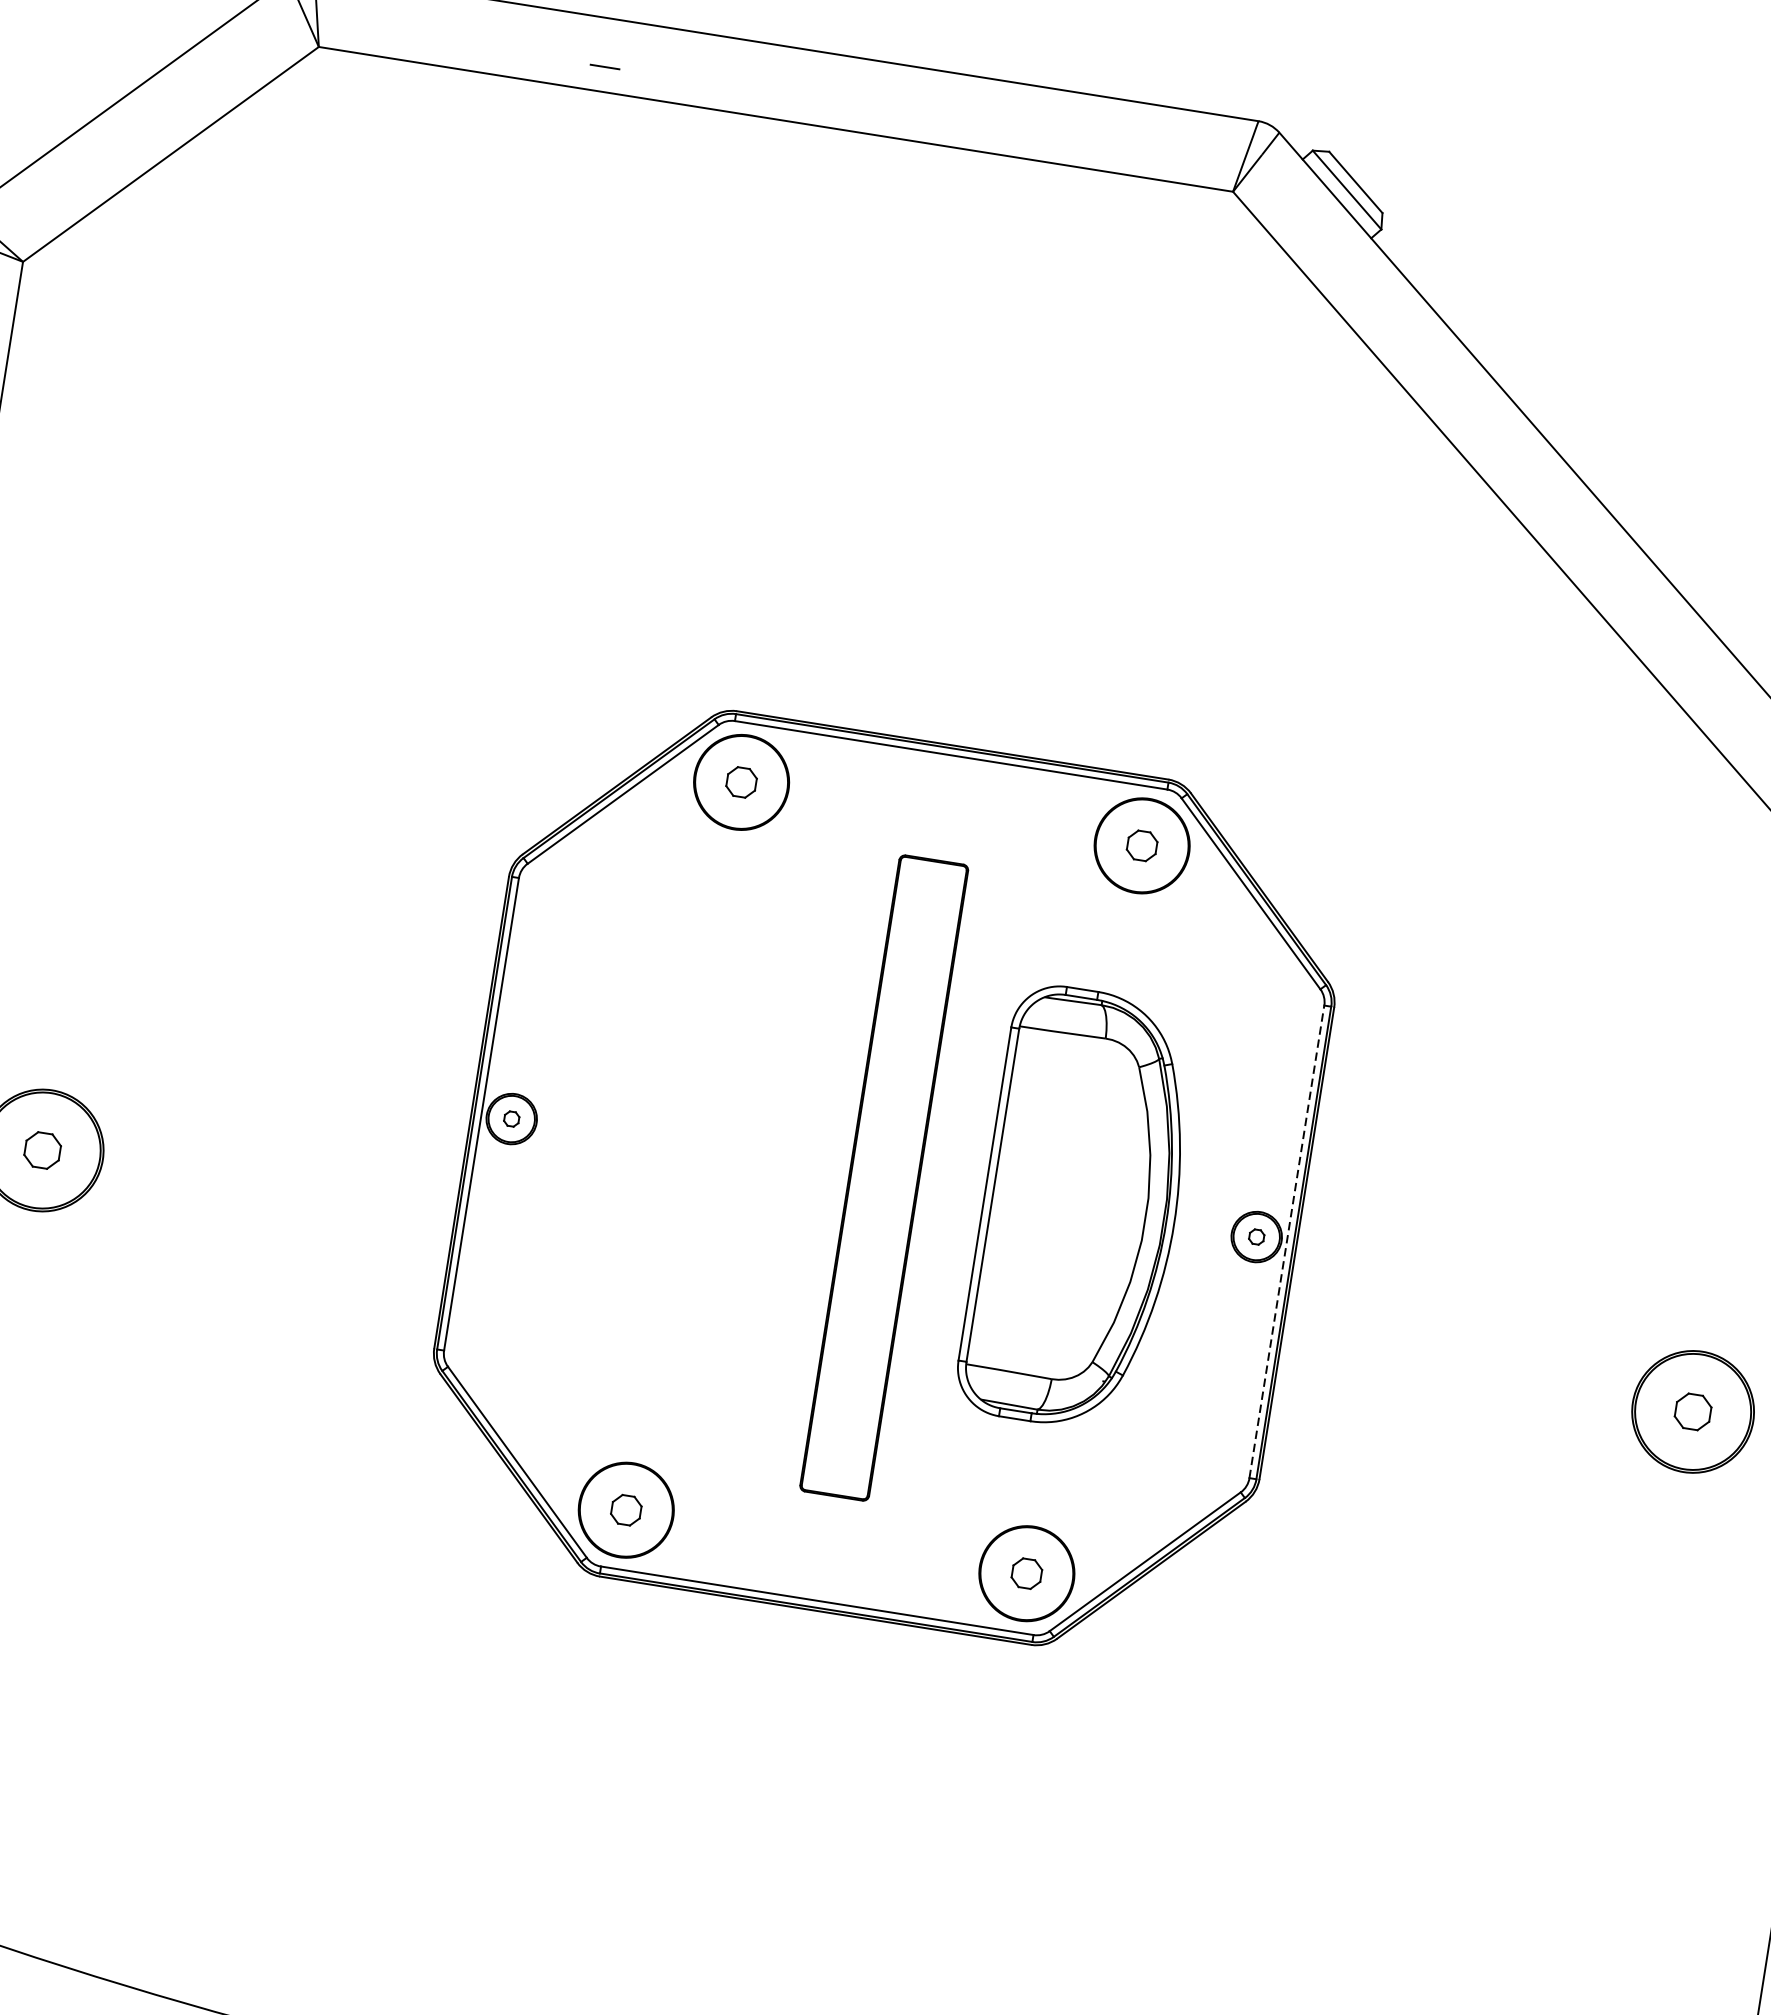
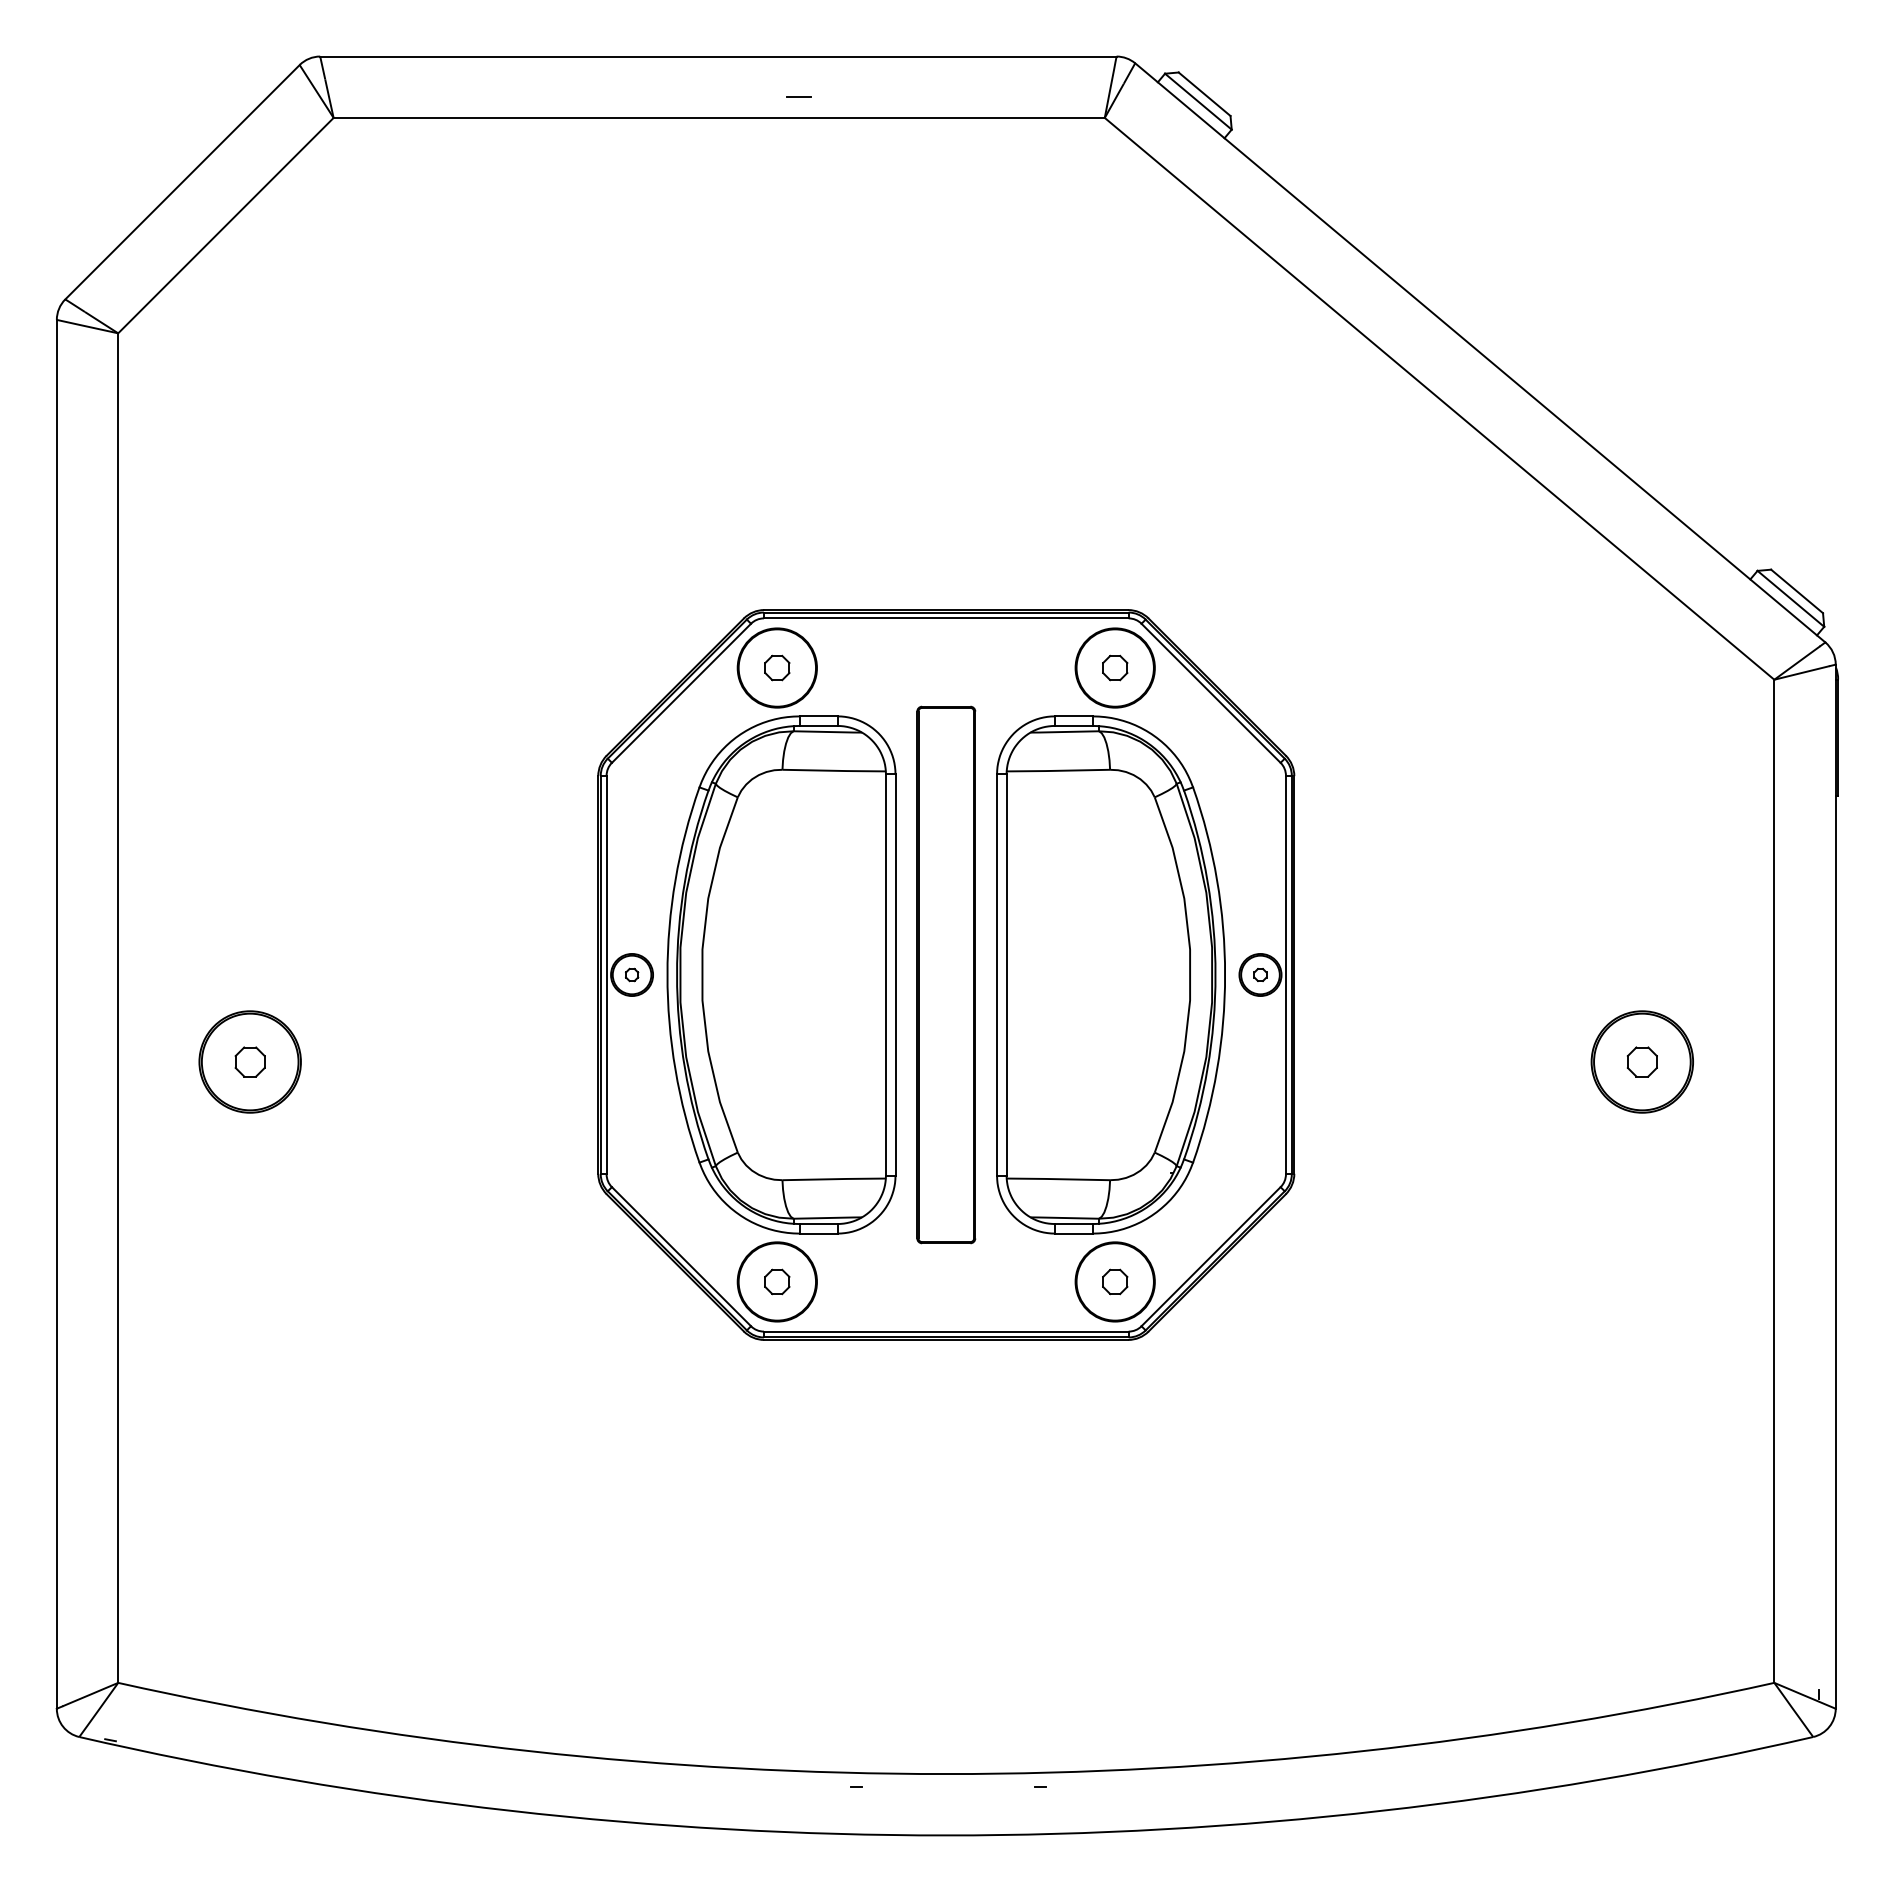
line: (604, 66) -> (798, 96), moved
part: (688, 1146) -> (781, 974), added
part: (1079, 1208) -> (1110, 974), size x1.43
line: (1286, 1241) -> (1285, 974), dashed -> solid

